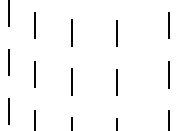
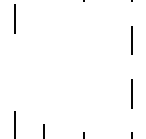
line: (34, 25) -> (43, 32), removed
line: (71, 32) -> (83, 39), removed
line: (8, 62) -> (14, 72), removed
line: (35, 74) -> (44, 85), removed
line: (71, 81) -> (83, 92), removed

